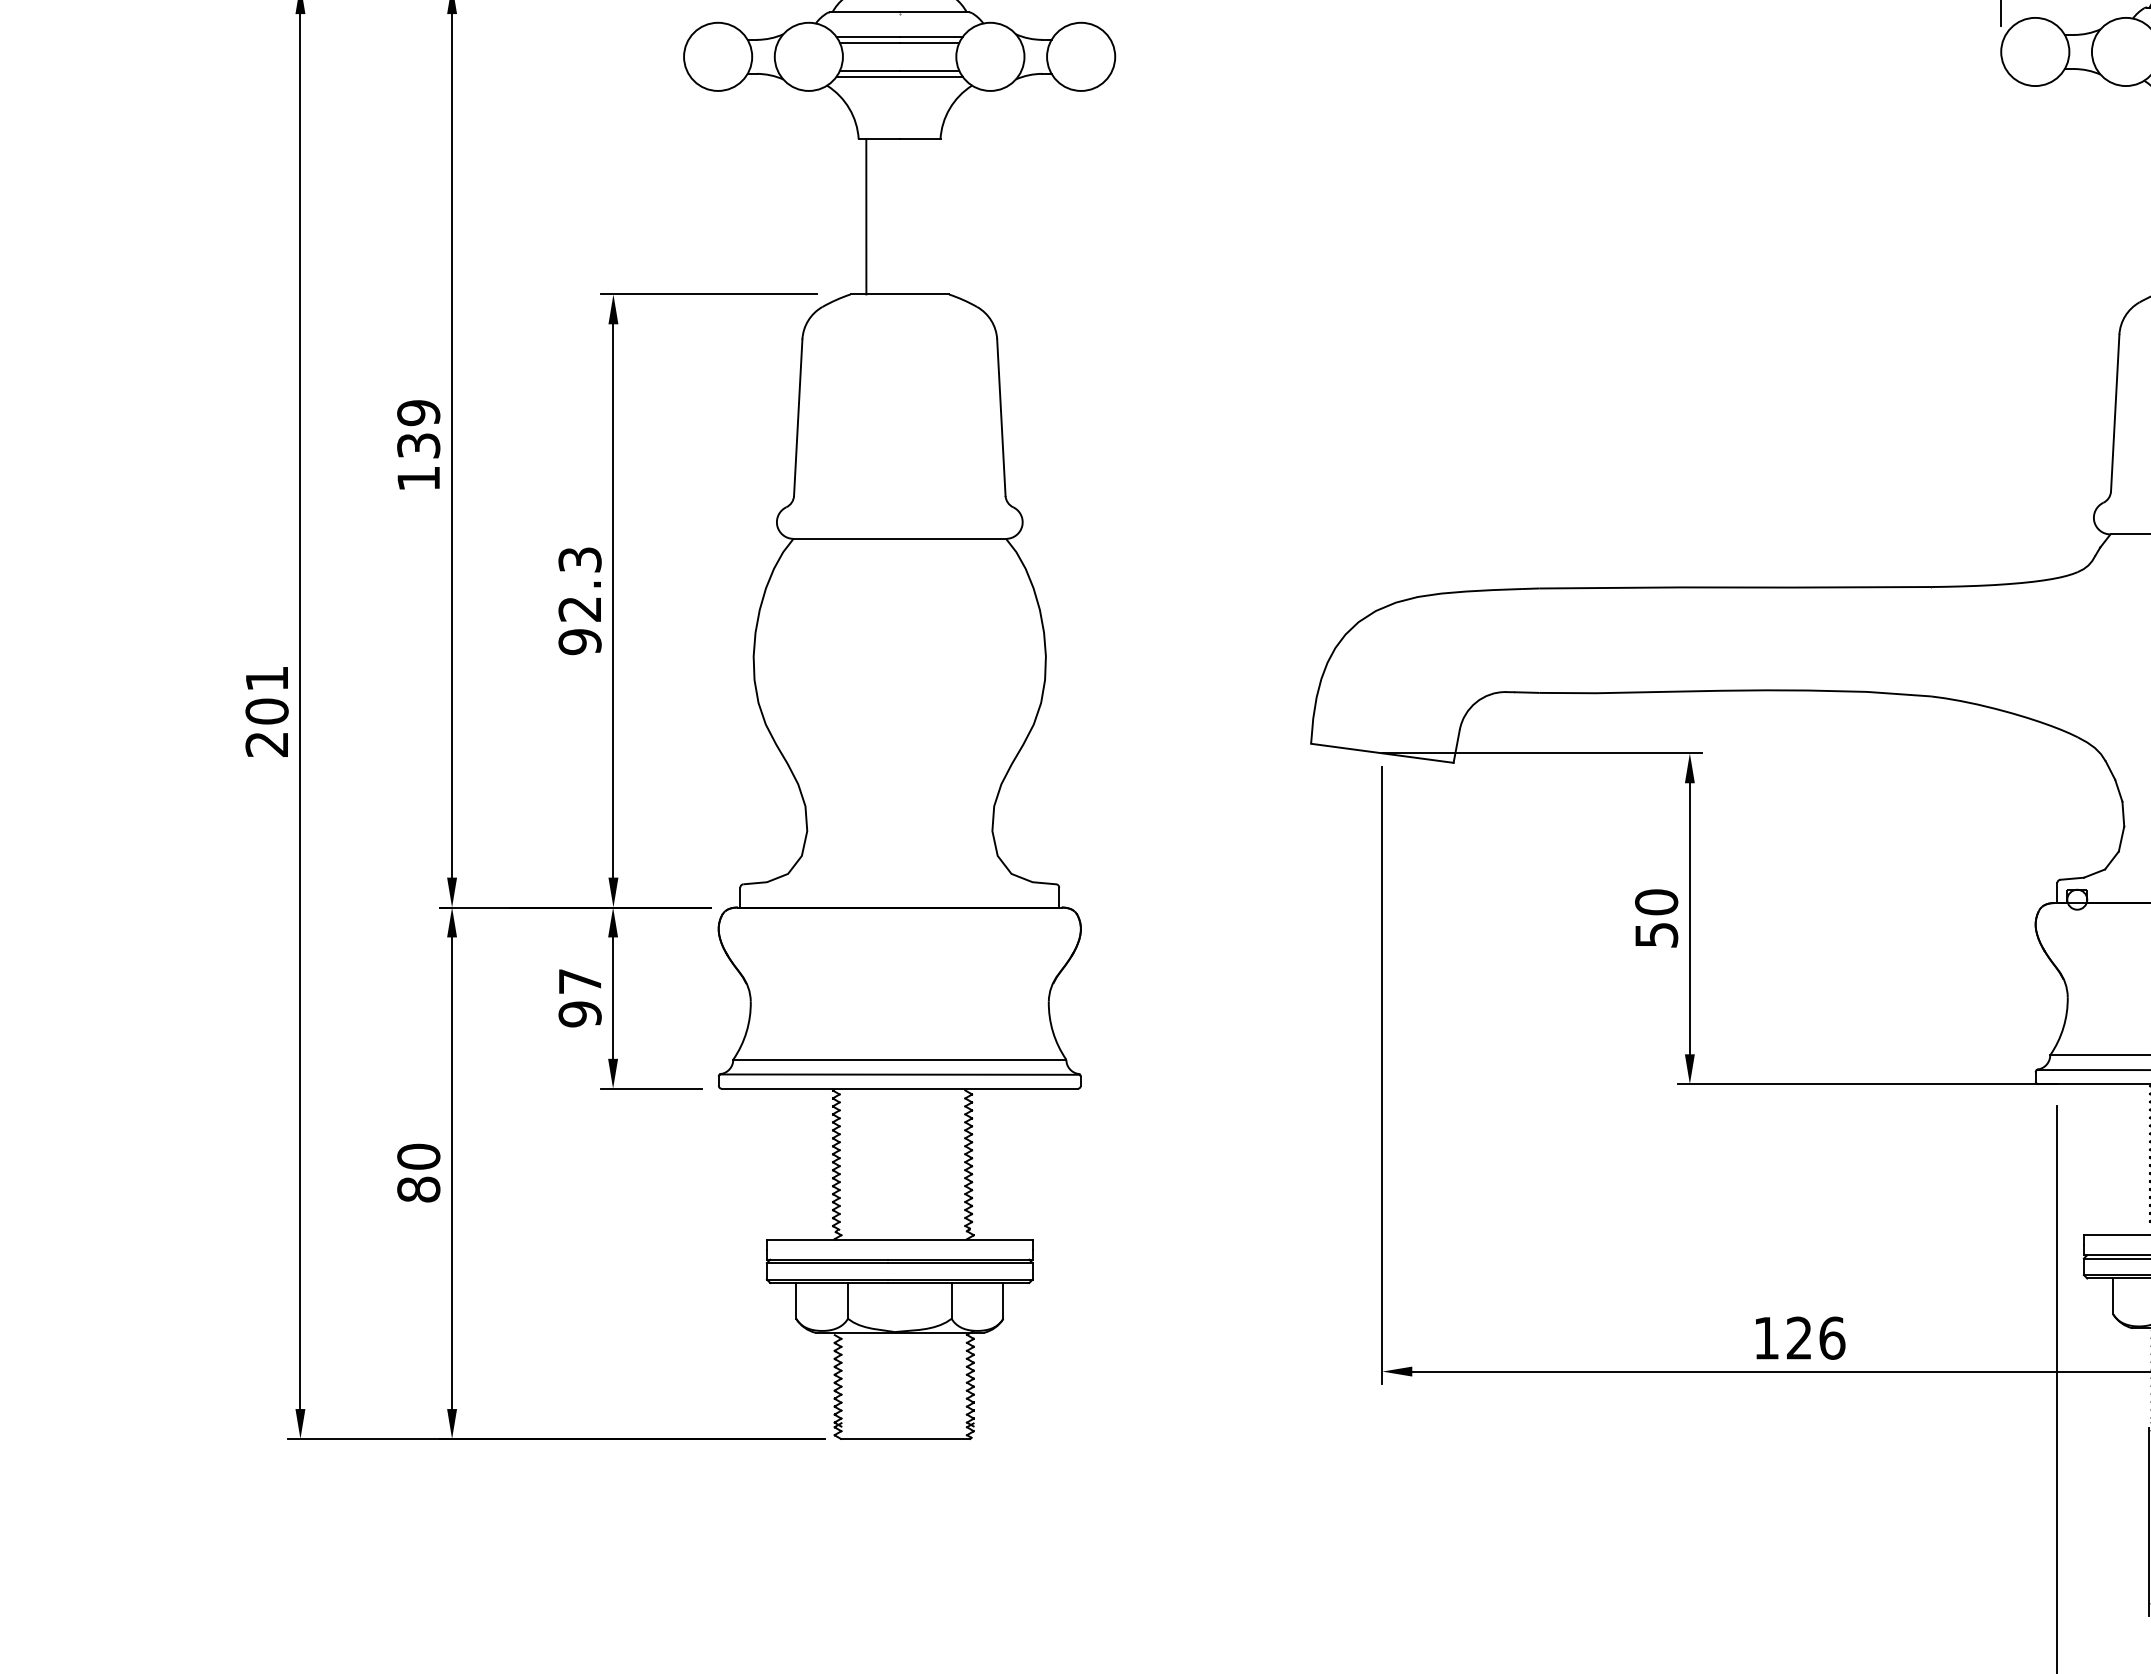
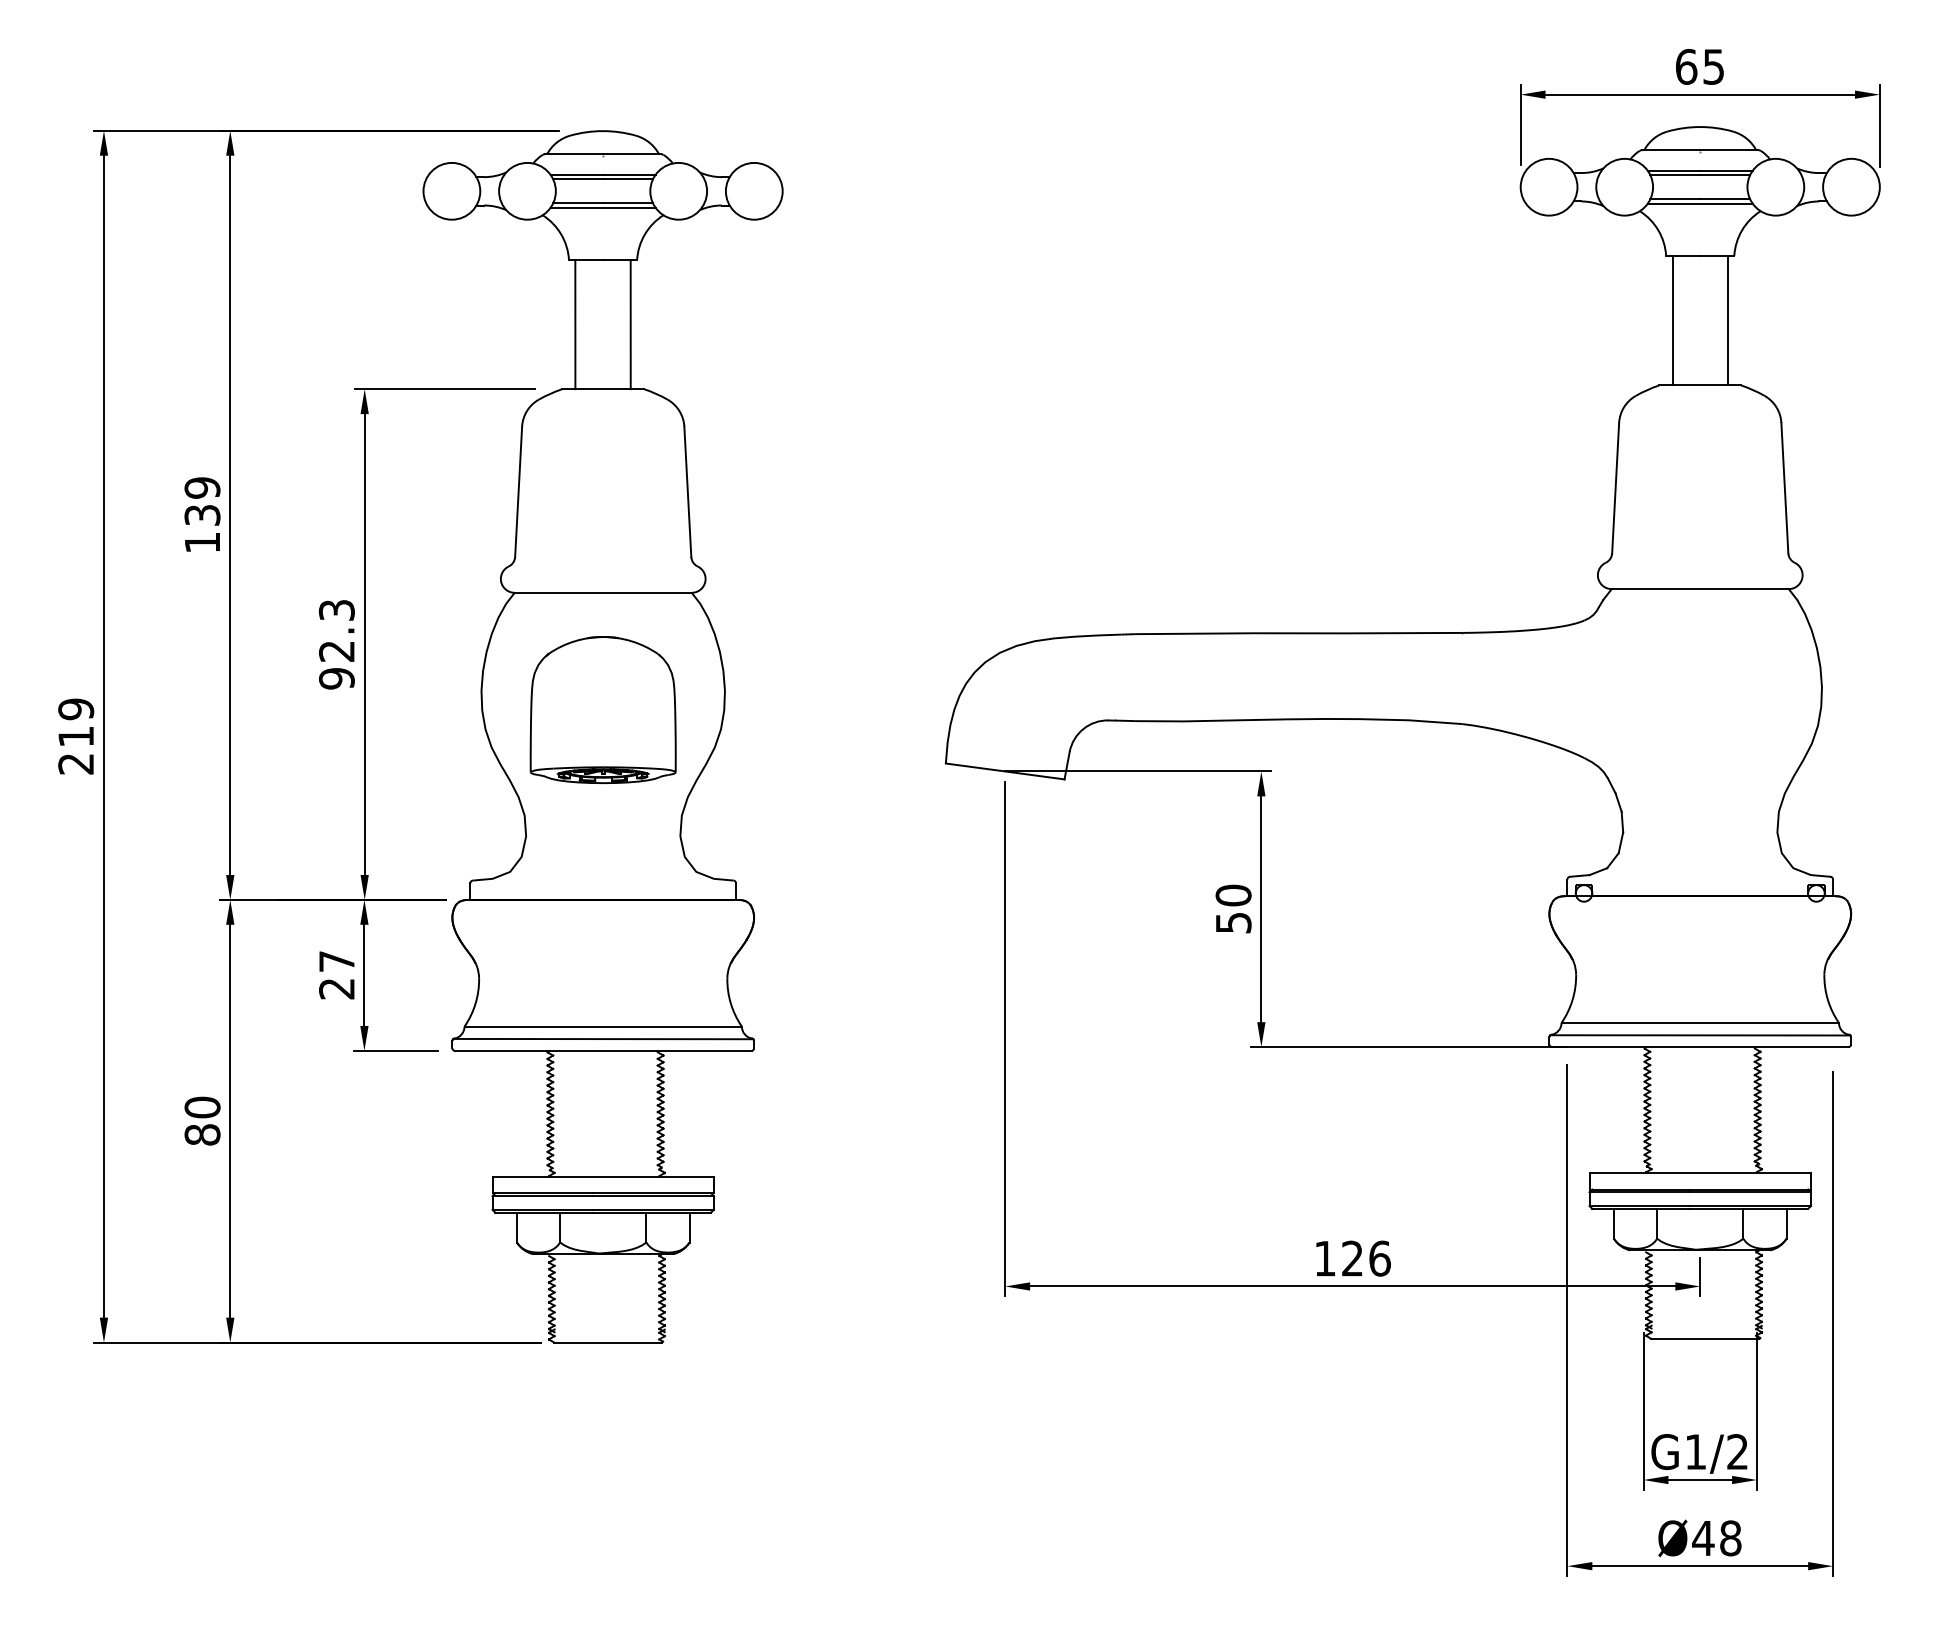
line: (932, 216) -> (630, 324), added
part: (898, 678) -> (602, 709), added
text: (267, 694) -> (76, 722), 201 -> 219
text: (579, 1013) -> (336, 988), 97 -> 27

